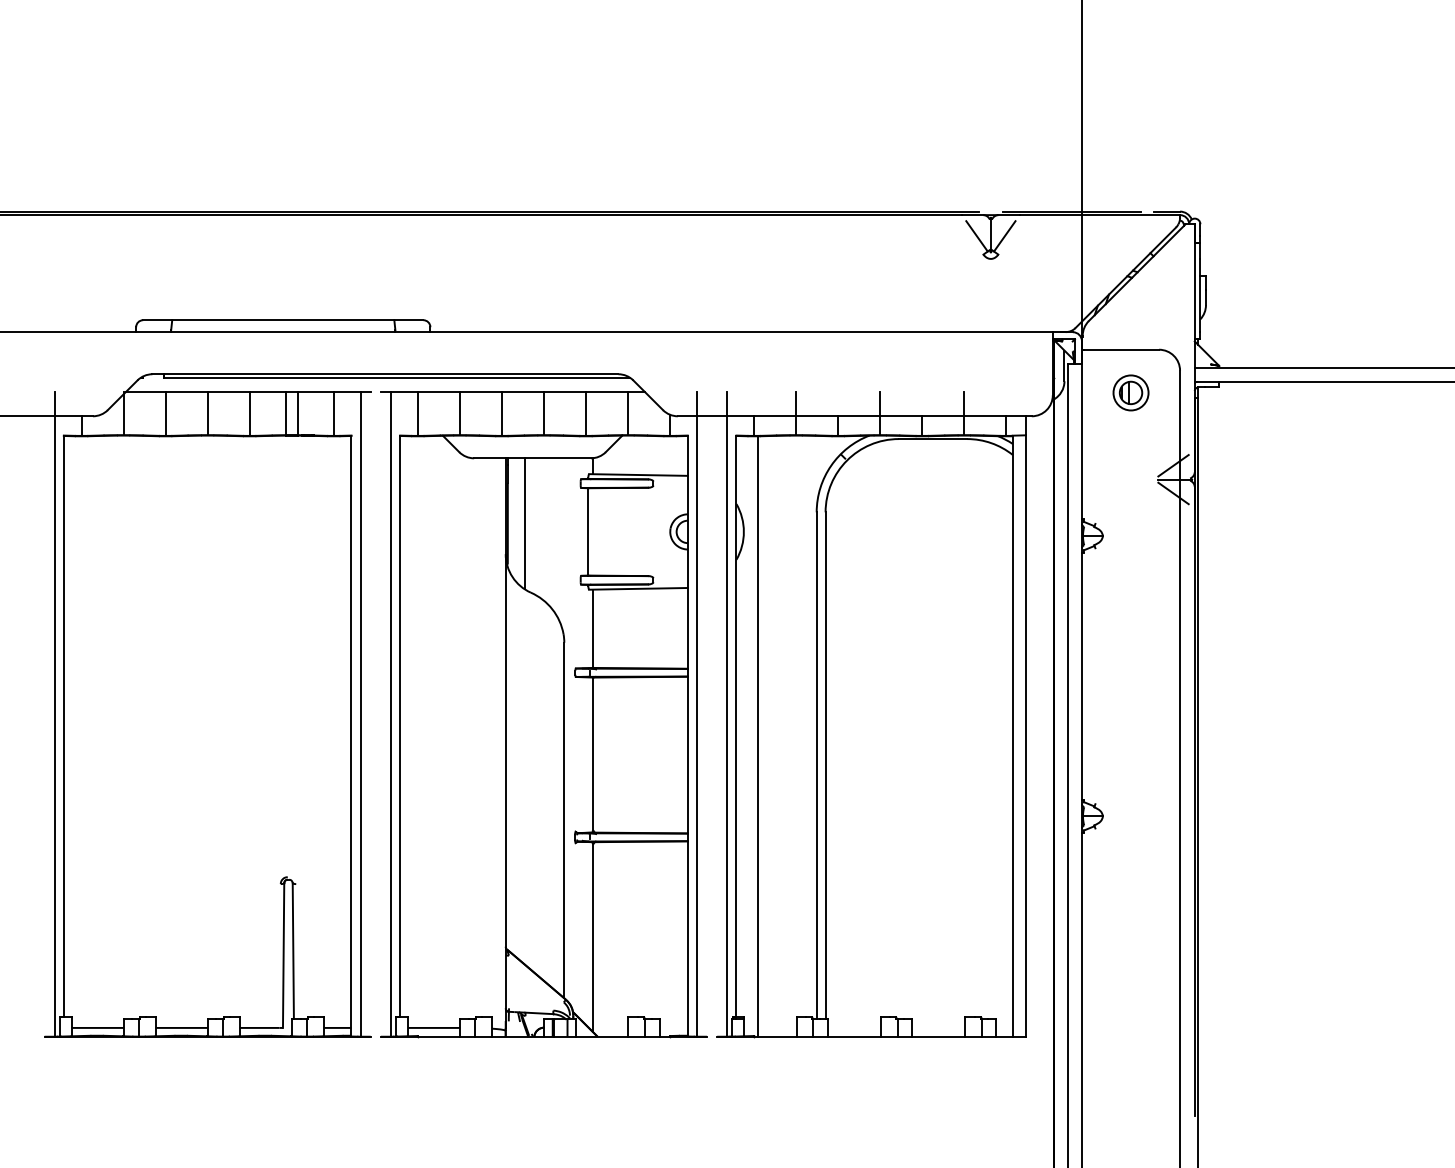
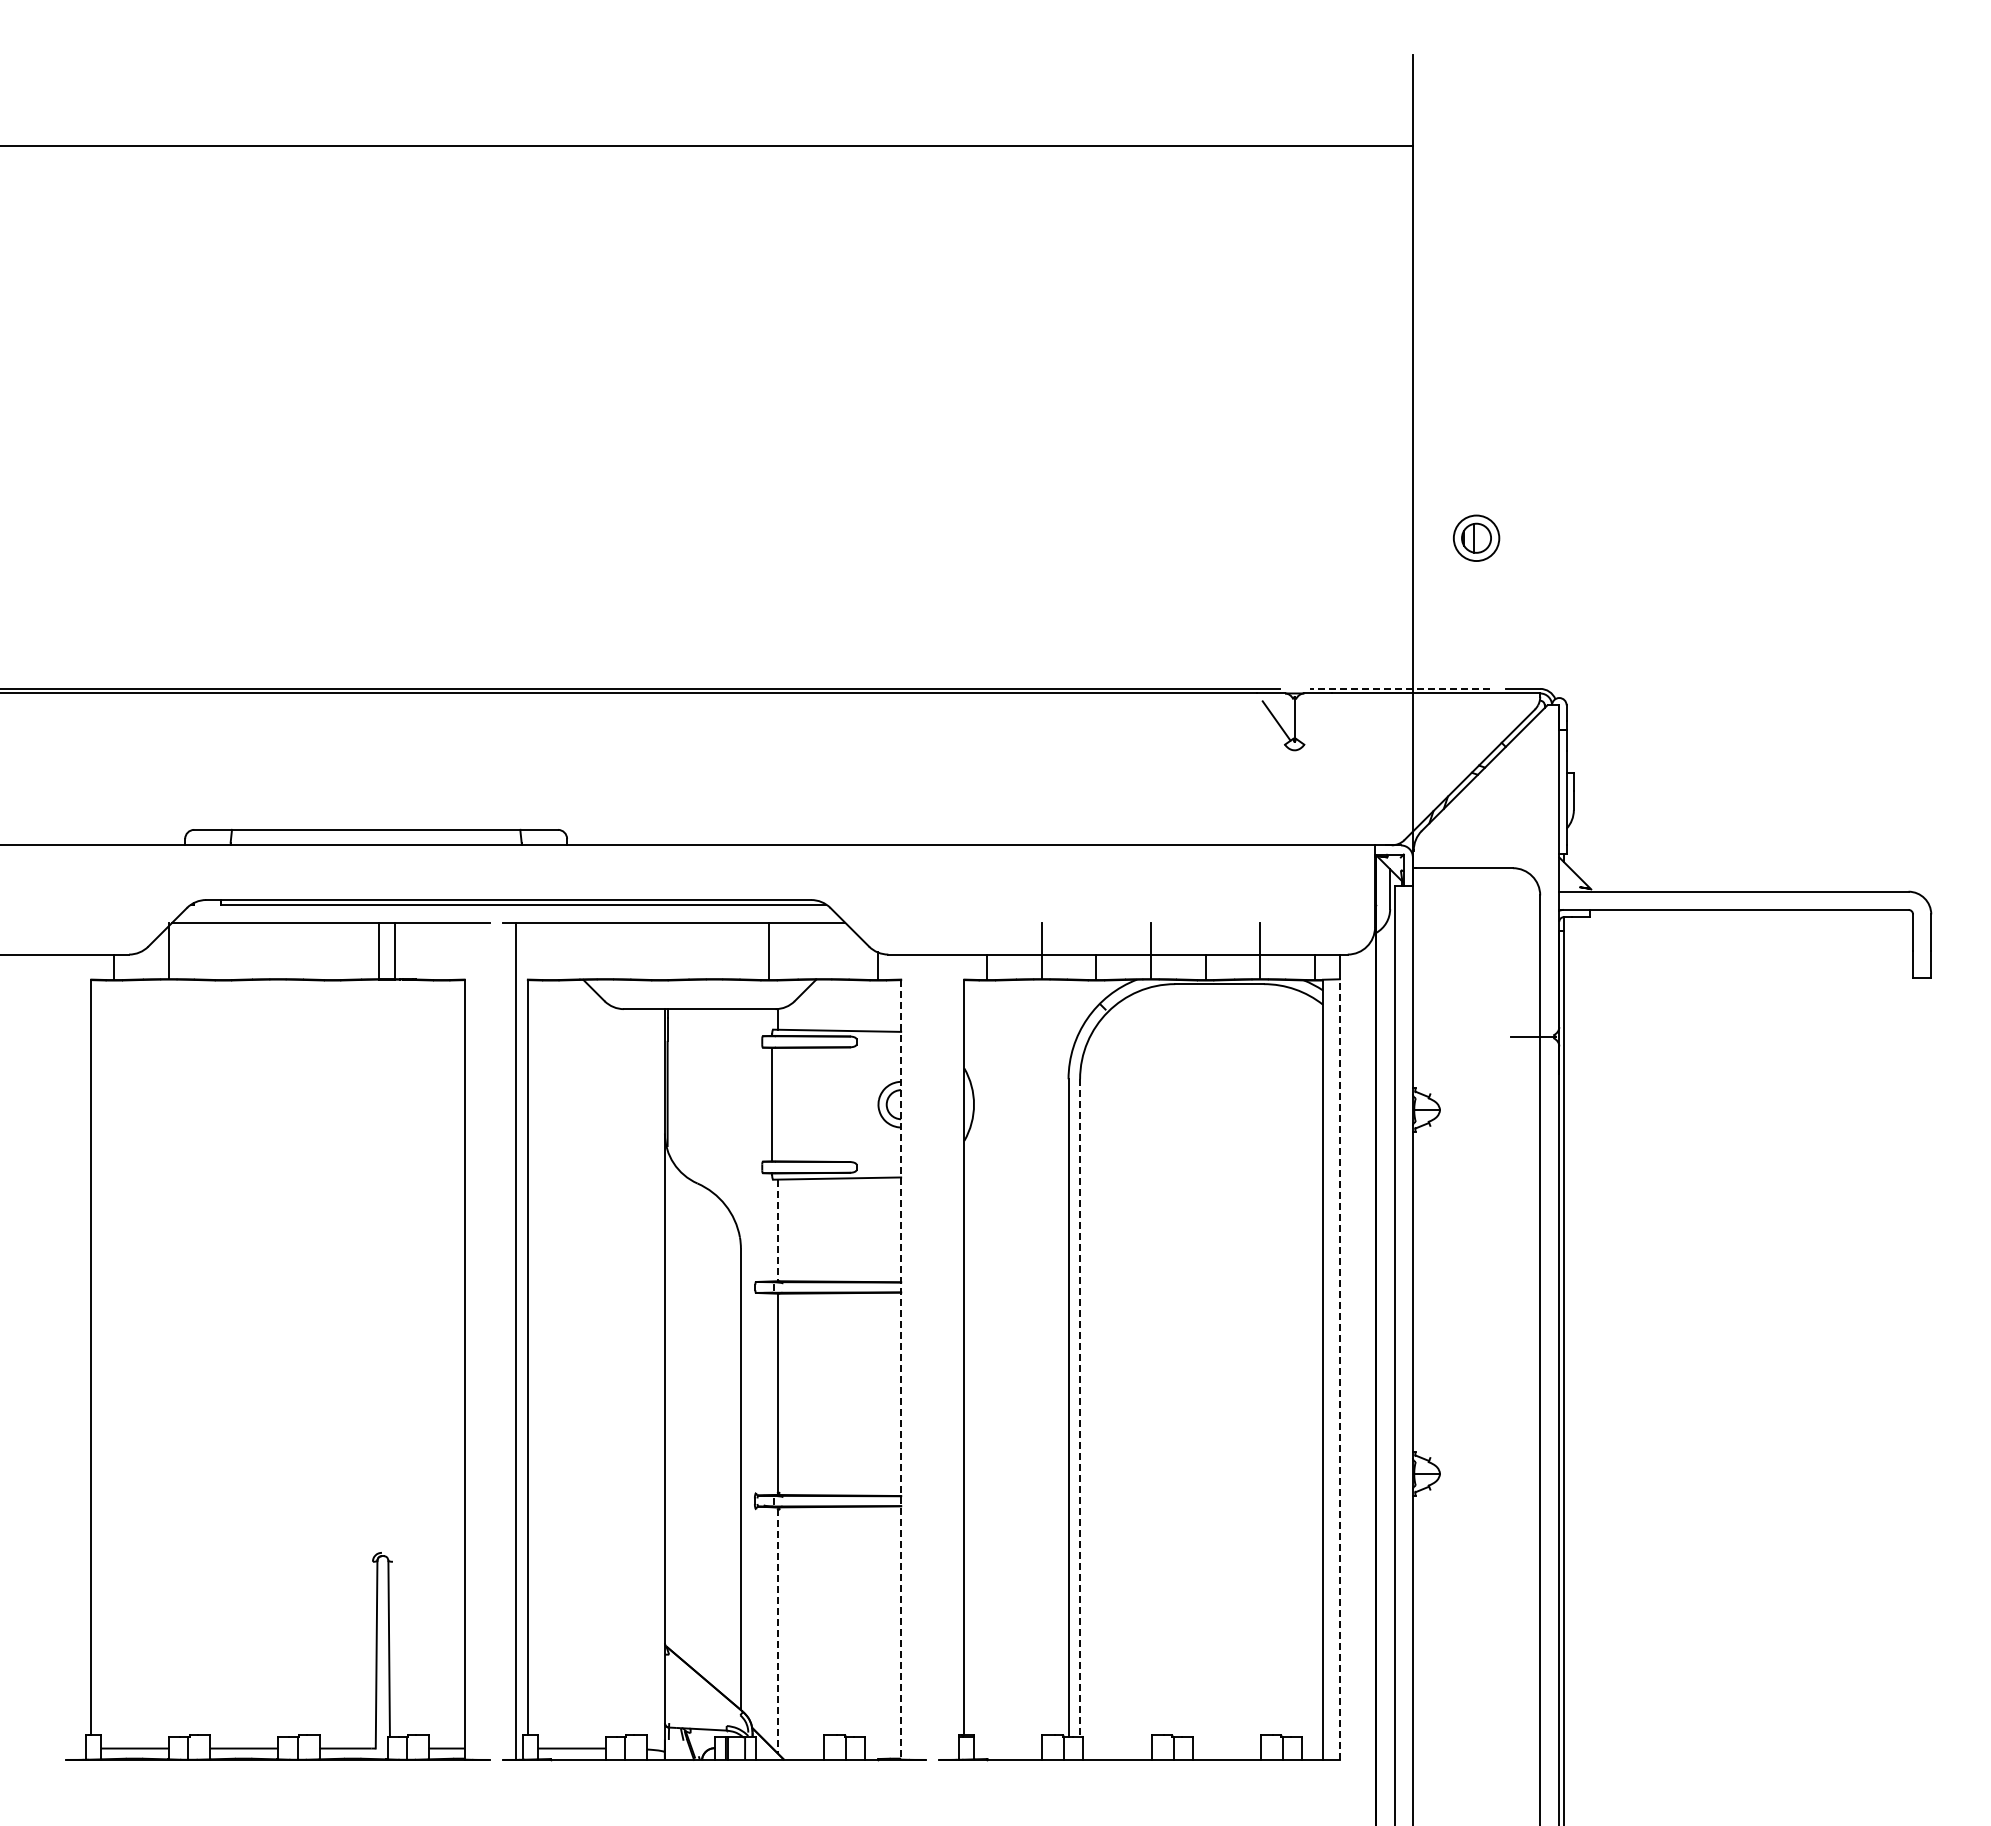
line: (1071, 211) -> (1399, 688), solid -> dashed
line: (1004, 235) -> (1312, 720), removed
part: (1130, 392) -> (1476, 537), moved
line: (165, 413) -> (223, 951), removed
line: (207, 413) -> (277, 950), removed
line: (249, 413) -> (332, 951), removed
line: (333, 413) -> (441, 951), removed
line: (417, 413) -> (550, 951), removed
line: (459, 413) -> (605, 950), removed
line: (501, 413) -> (659, 951), removed
line: (543, 413) -> (714, 950), removed
line: (627, 413) -> (823, 950), removed
line: (1173, 465) -> (1531, 1018), removed
line: (1173, 493) -> (1531, 1054), removed
line: (524, 524) -> (689, 1094), removed
line: (593, 628) -> (778, 1230), solid -> dashed
line: (54, 713) -> (79, 1340), removed
line: (360, 713) -> (476, 1340), removed
line: (696, 713) -> (912, 1340), removed
line: (727, 713) -> (952, 1340), removed
line: (758, 735) -> (992, 1369), removed
line: (1025, 735) -> (1339, 1369), solid -> dashed
line: (688, 736) -> (901, 1370), solid -> dashed
line: (825, 765) -> (1080, 1408), solid -> dashed
line: (593, 937) -> (778, 1631), solid -> dashed

